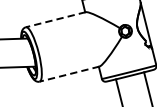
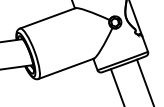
line: (55, 19) -> (47, 18), dashed -> solid
line: (69, 73) -> (66, 68), dashed -> solid

